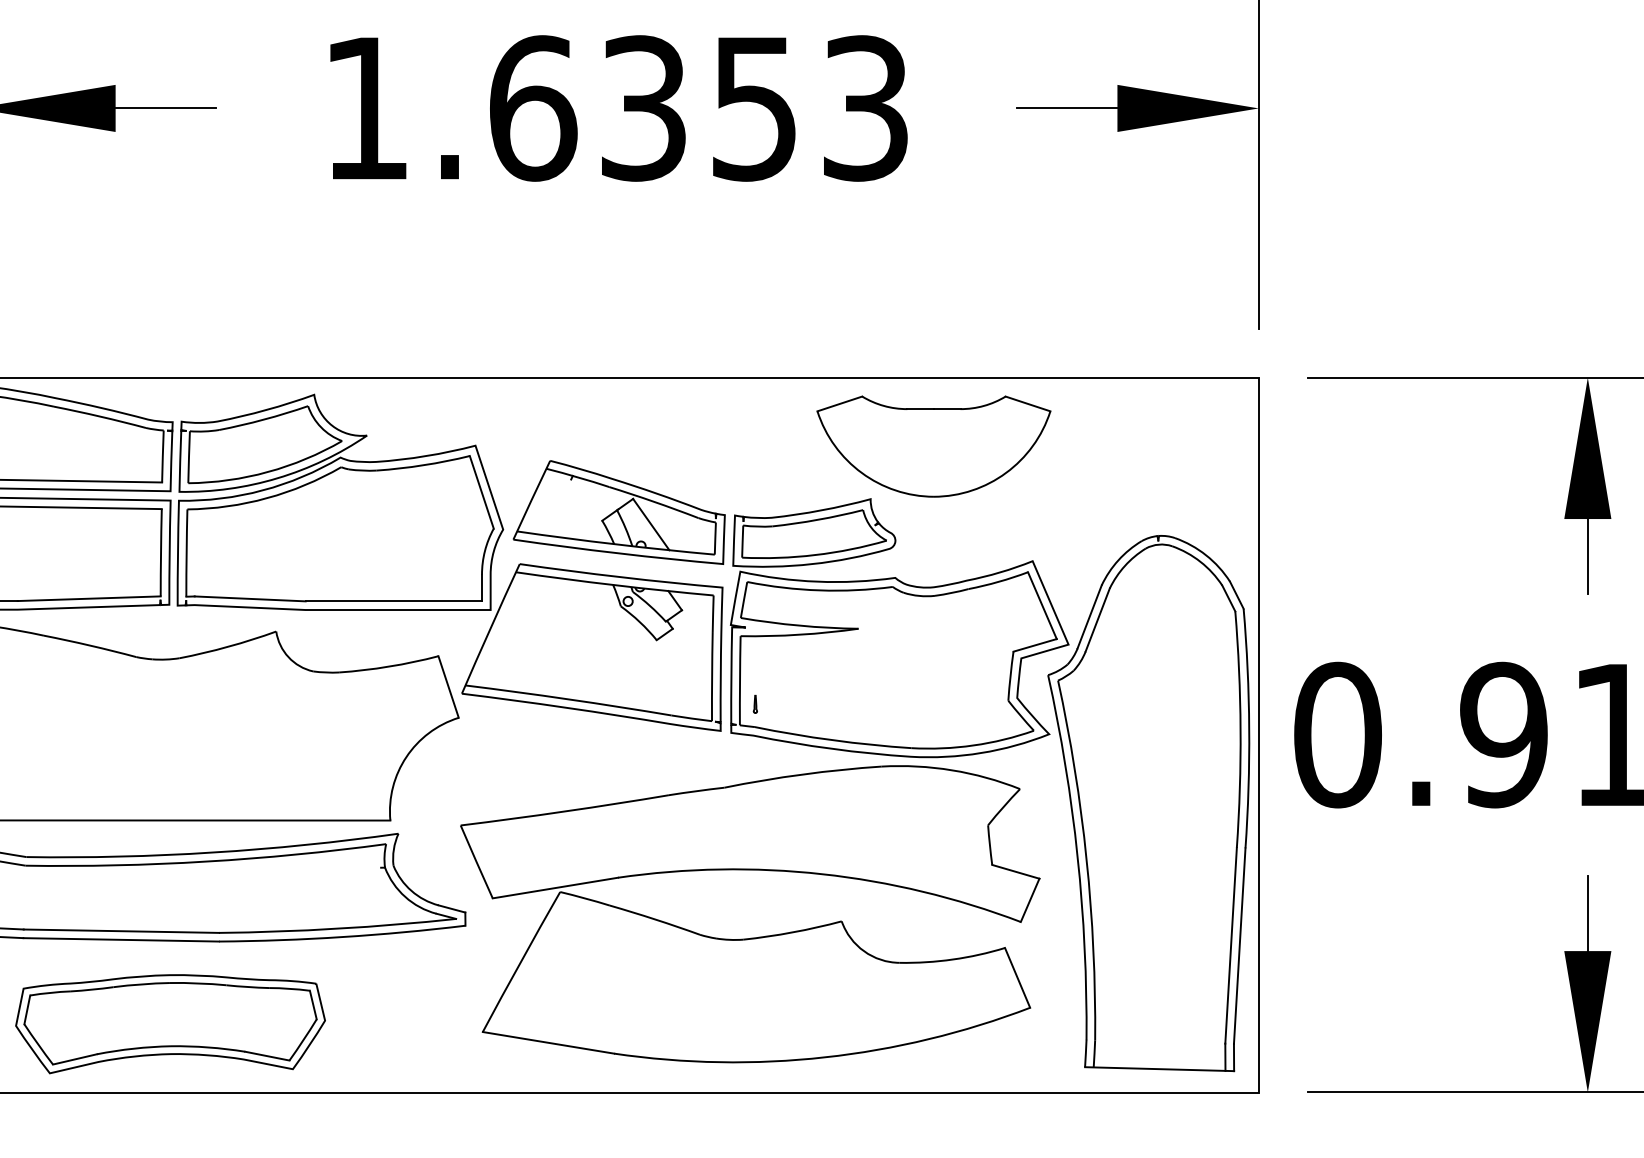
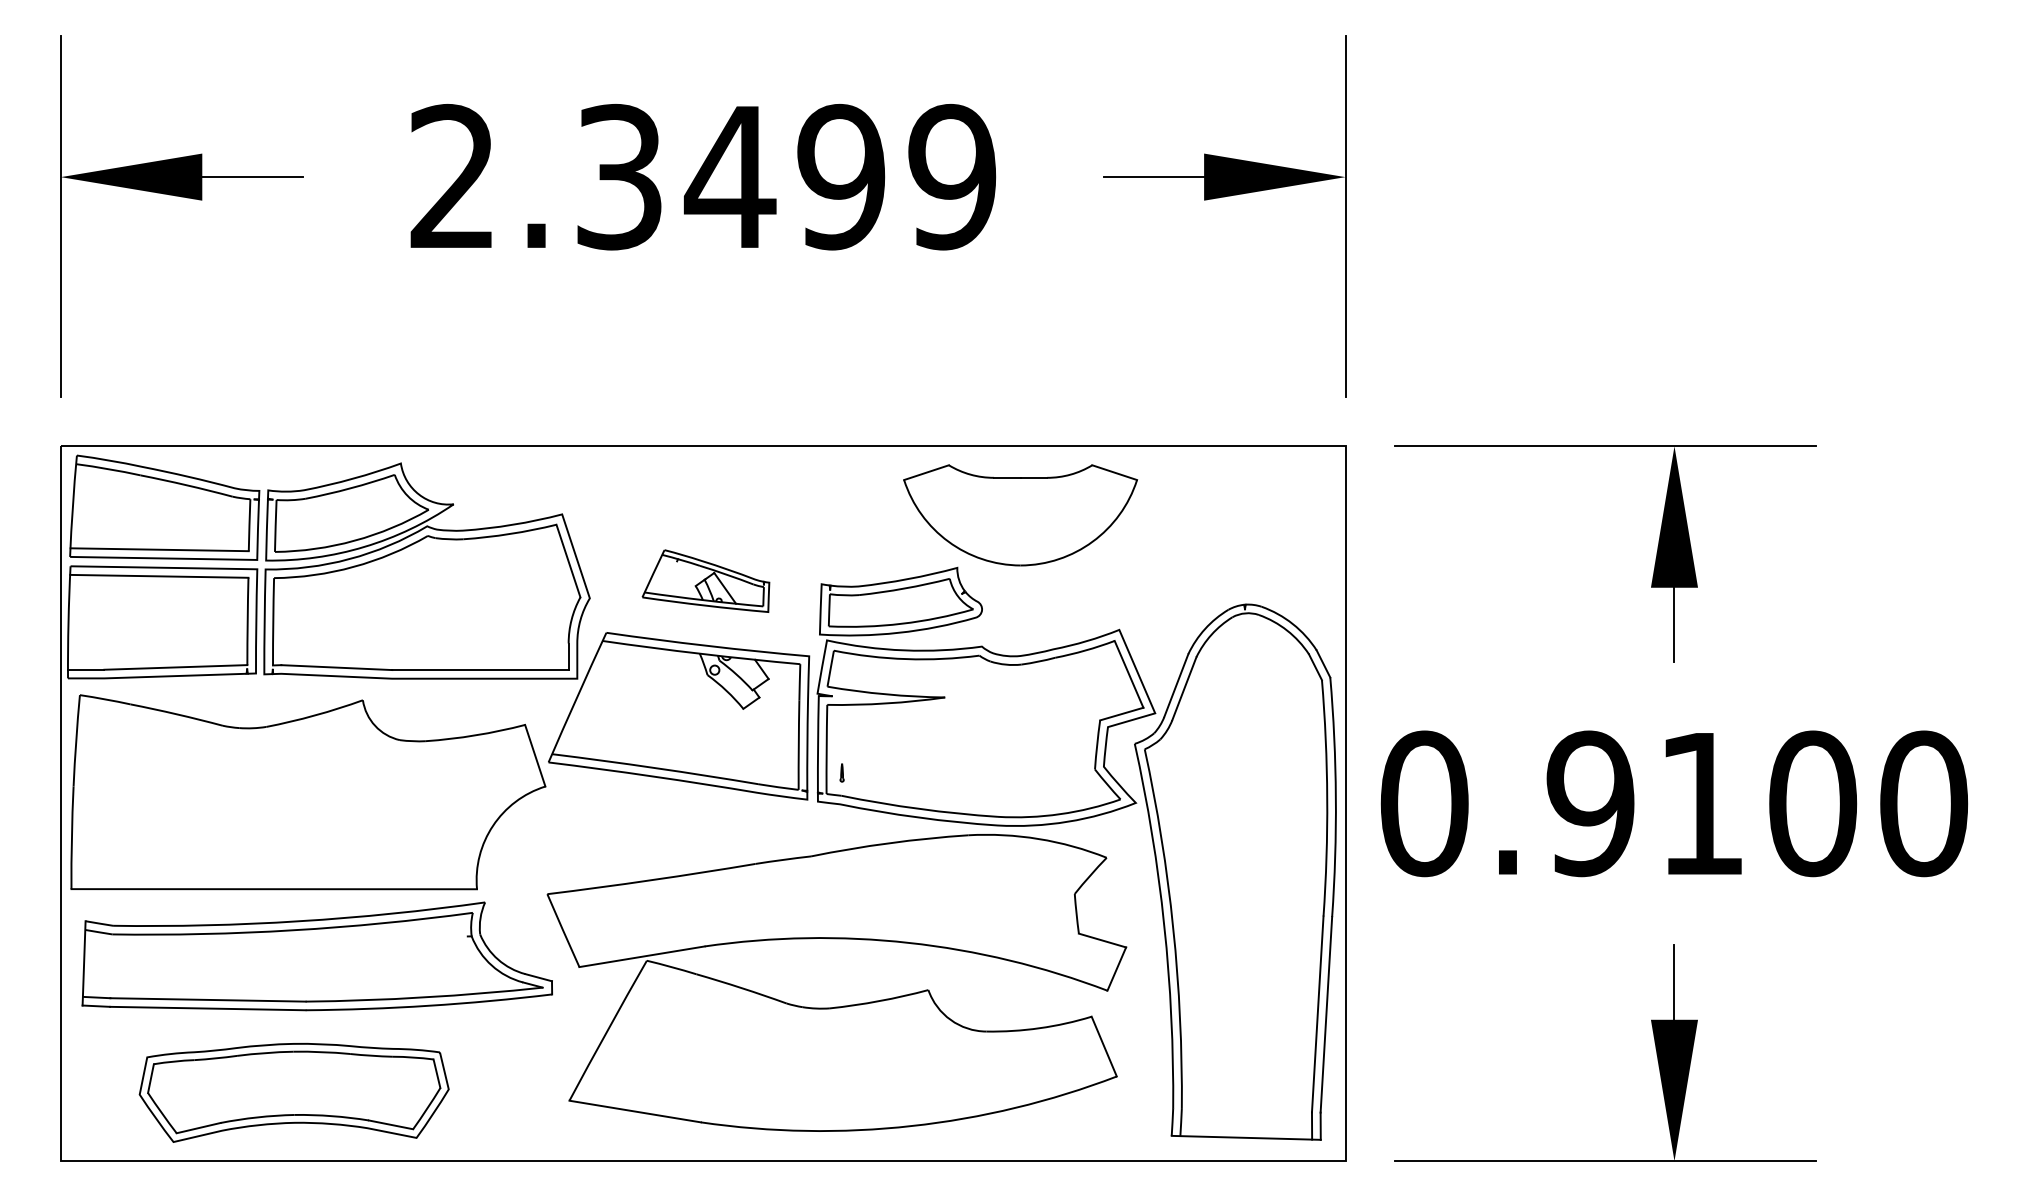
text: (616, 107) -> (703, 176), 1.6353 -> 2.3499
part: (618, 511) -> (705, 580), size x0.6
part: (169, 1023) -> (293, 1092), moved

